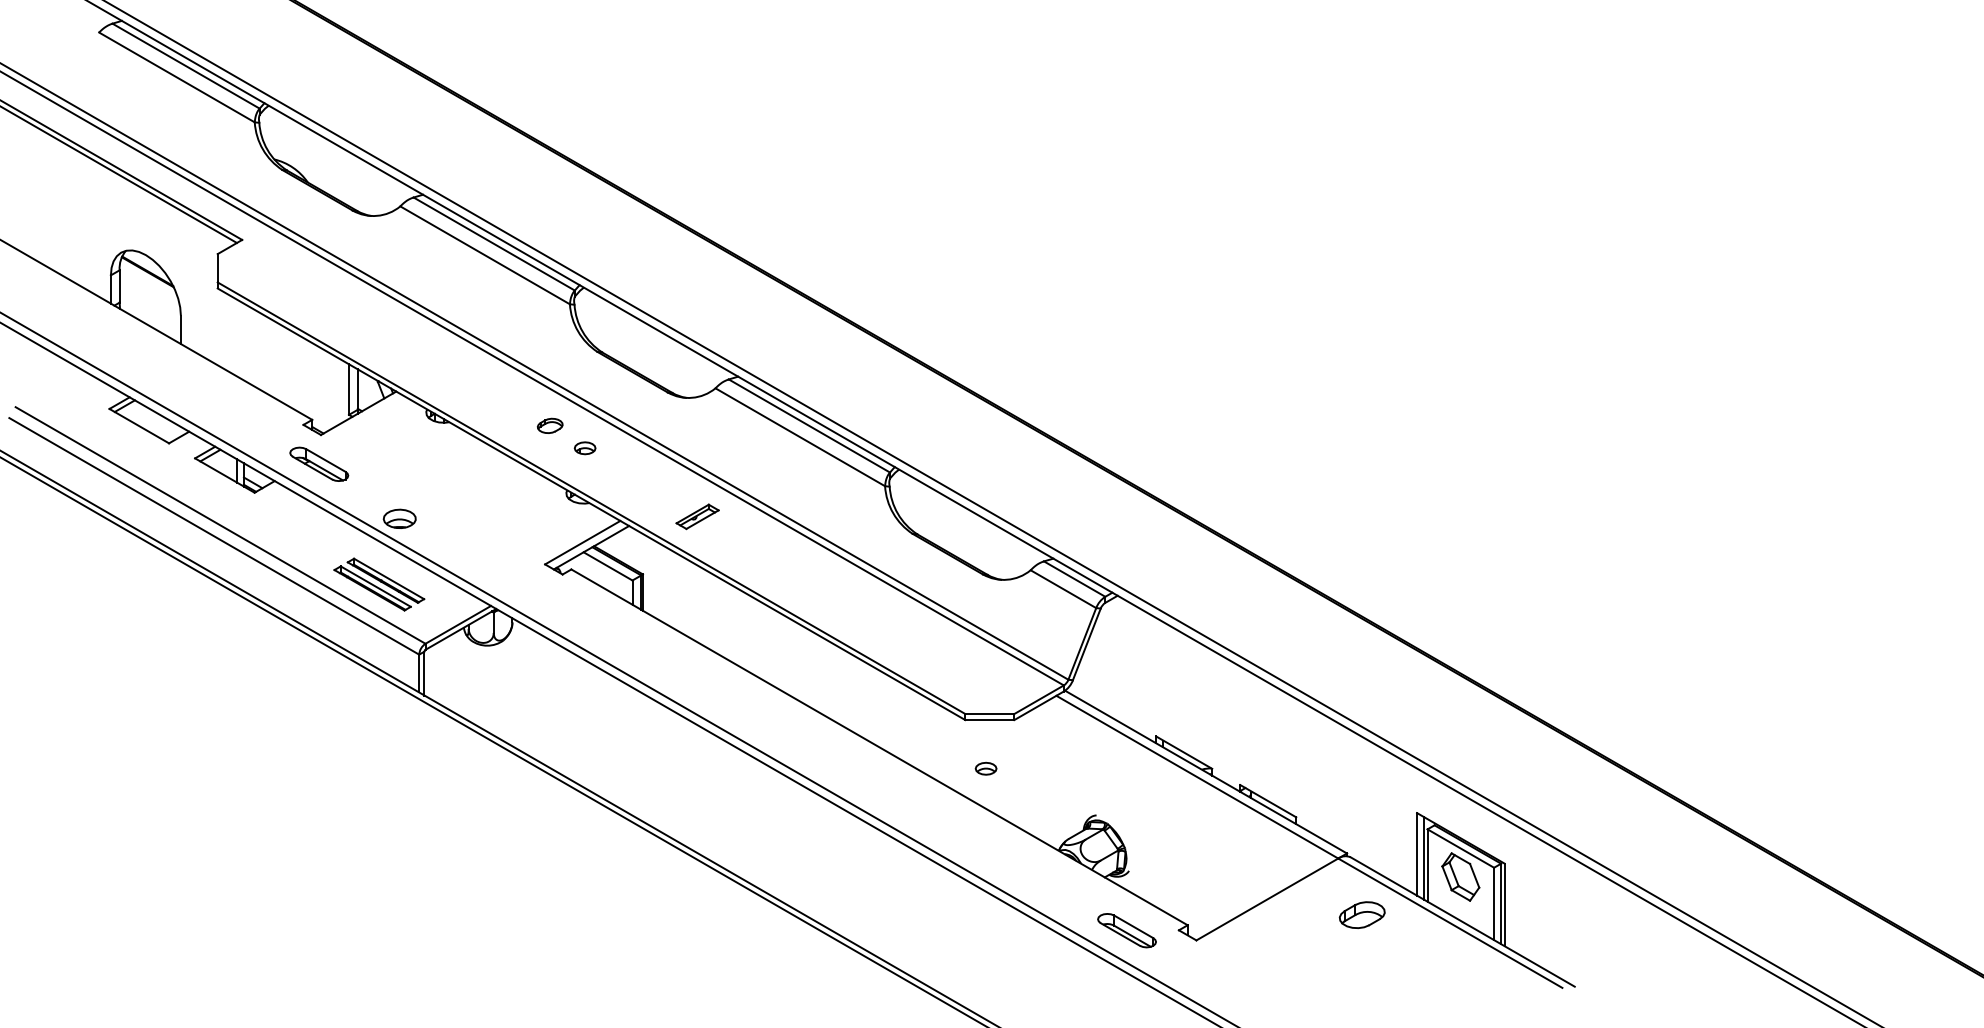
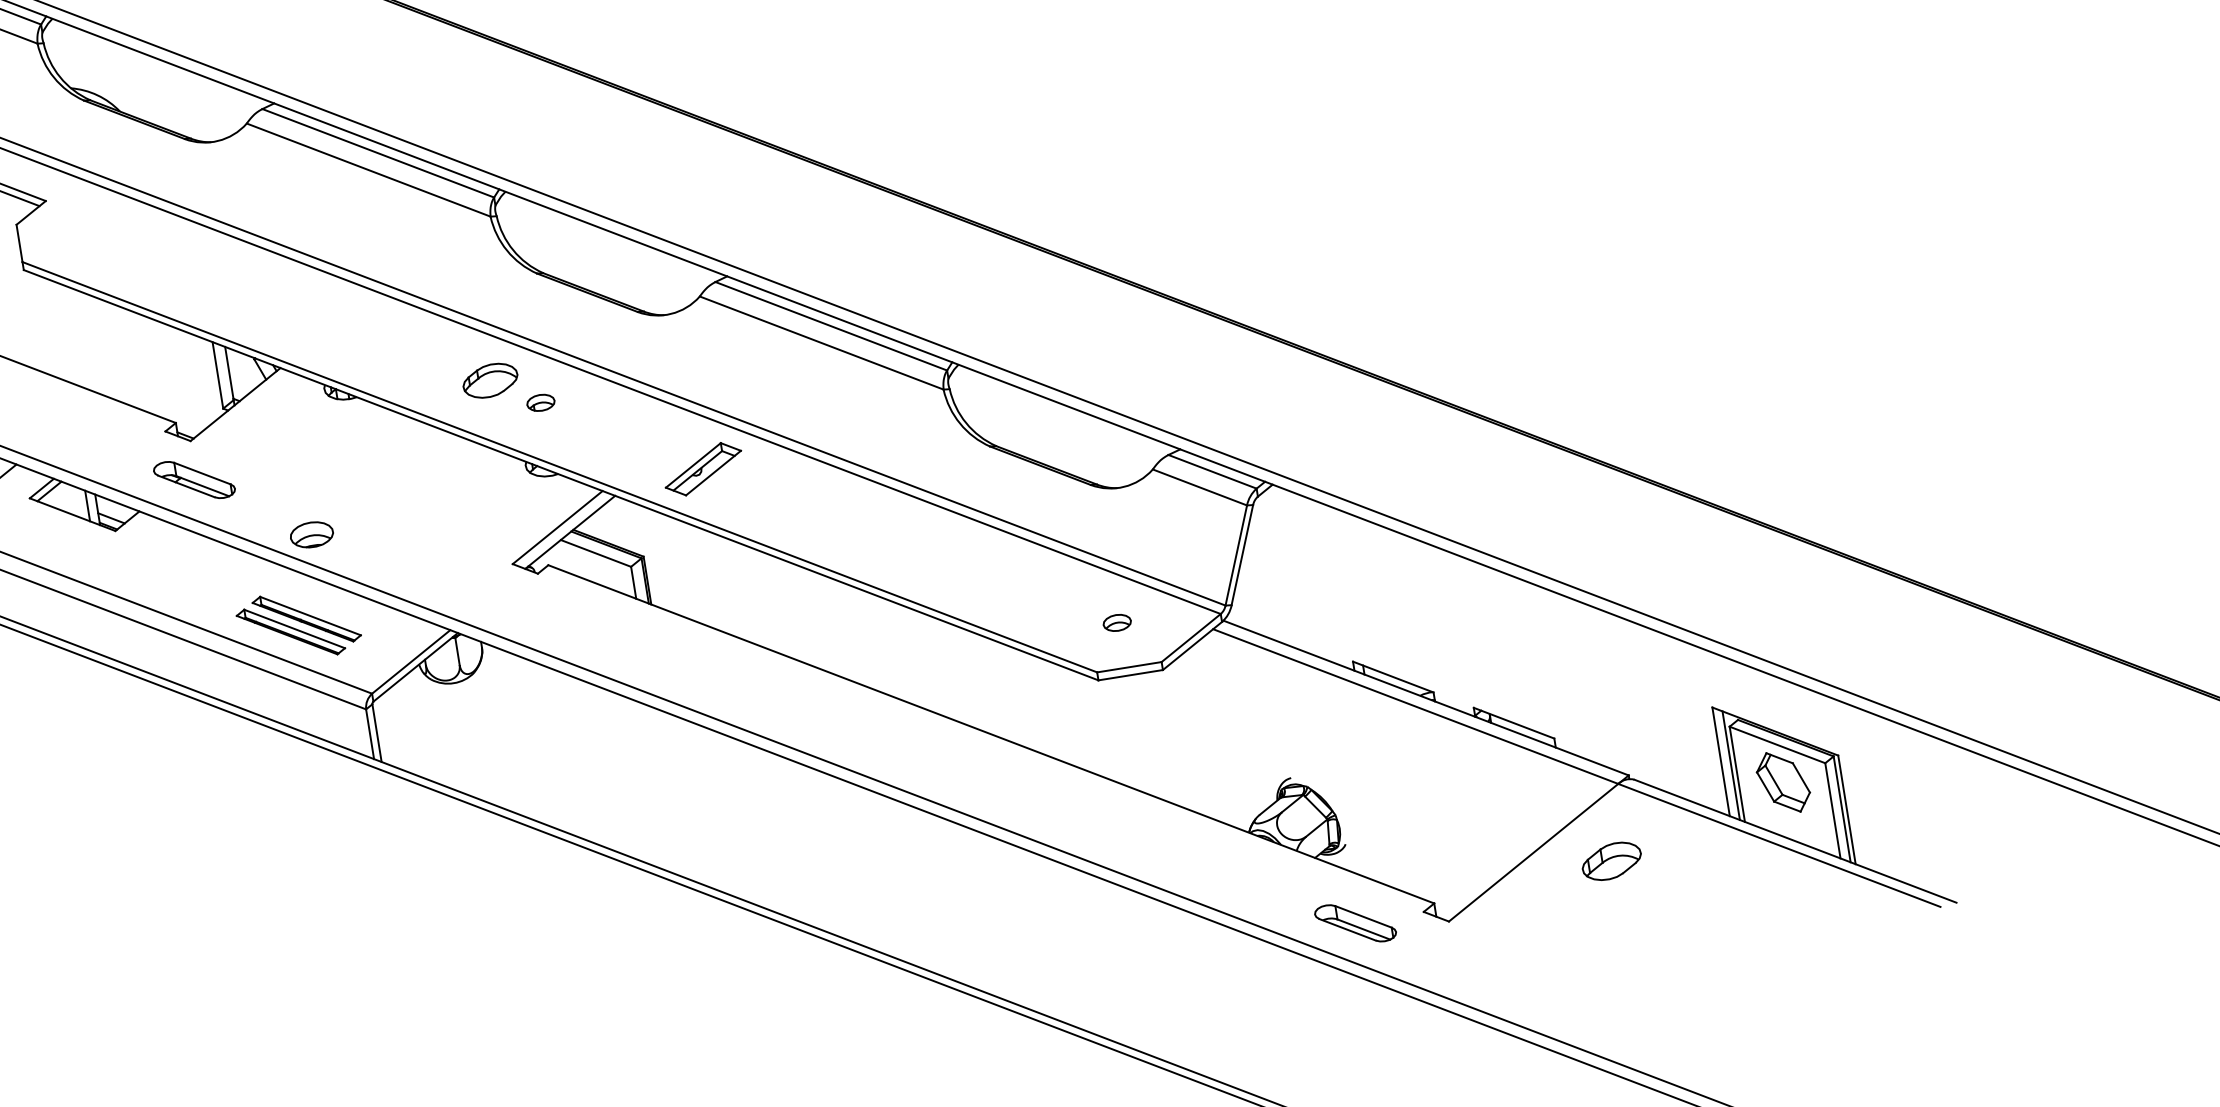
part: (549, 425) -> (489, 380), size x1.67
part: (697, 516) -> (703, 468), size x1.43
part: (985, 768) -> (1116, 622), moved
part: (1361, 914) -> (1610, 860), moved

